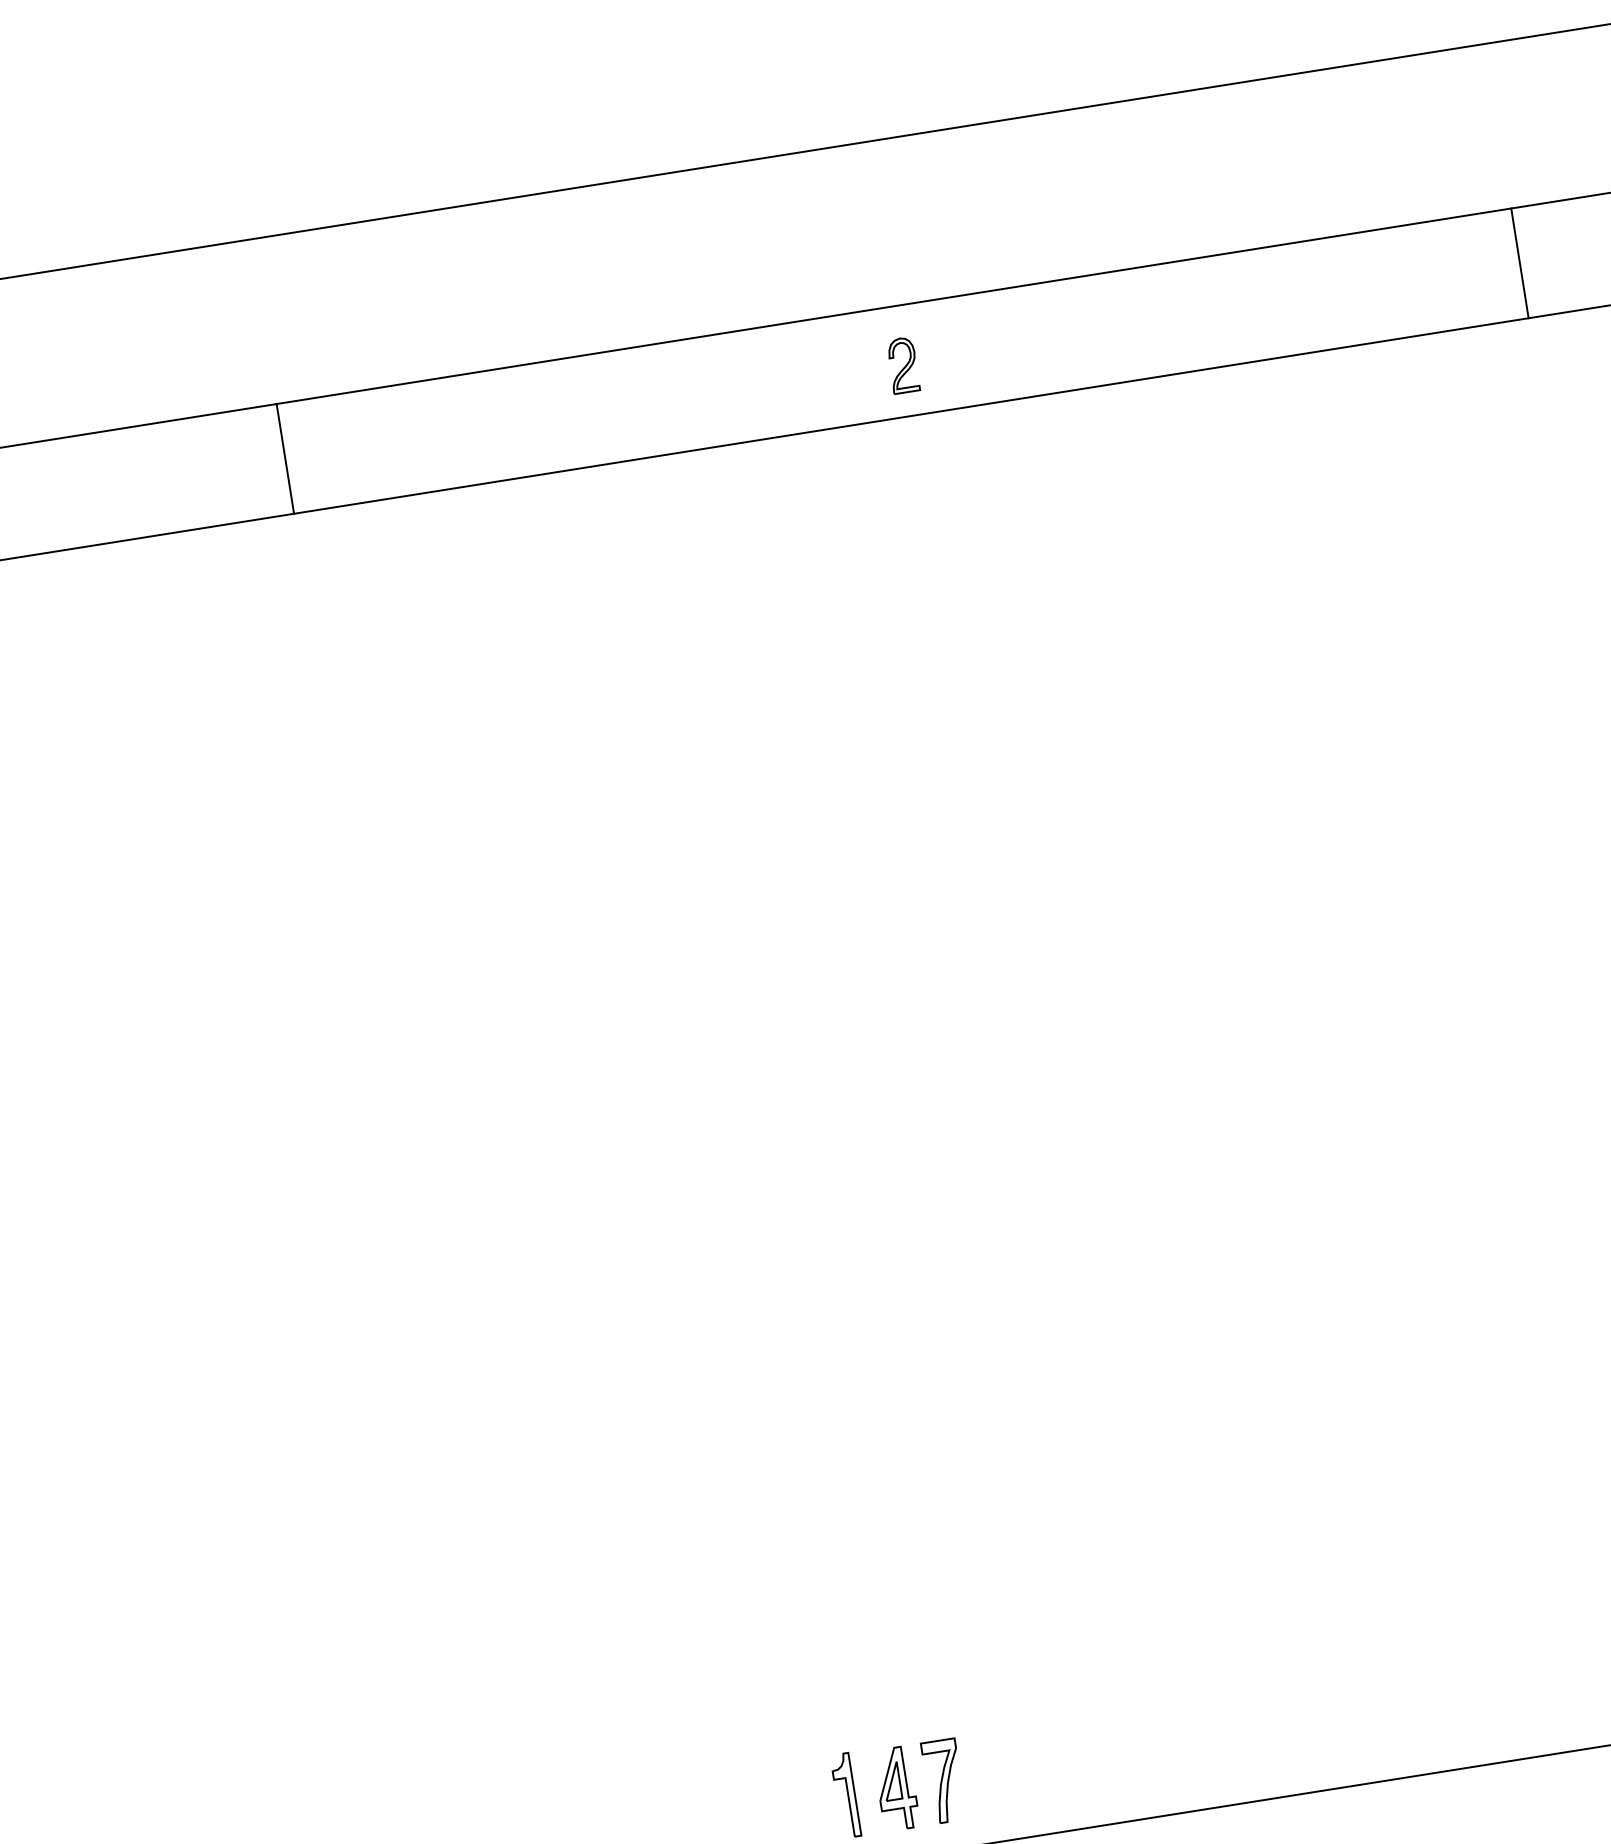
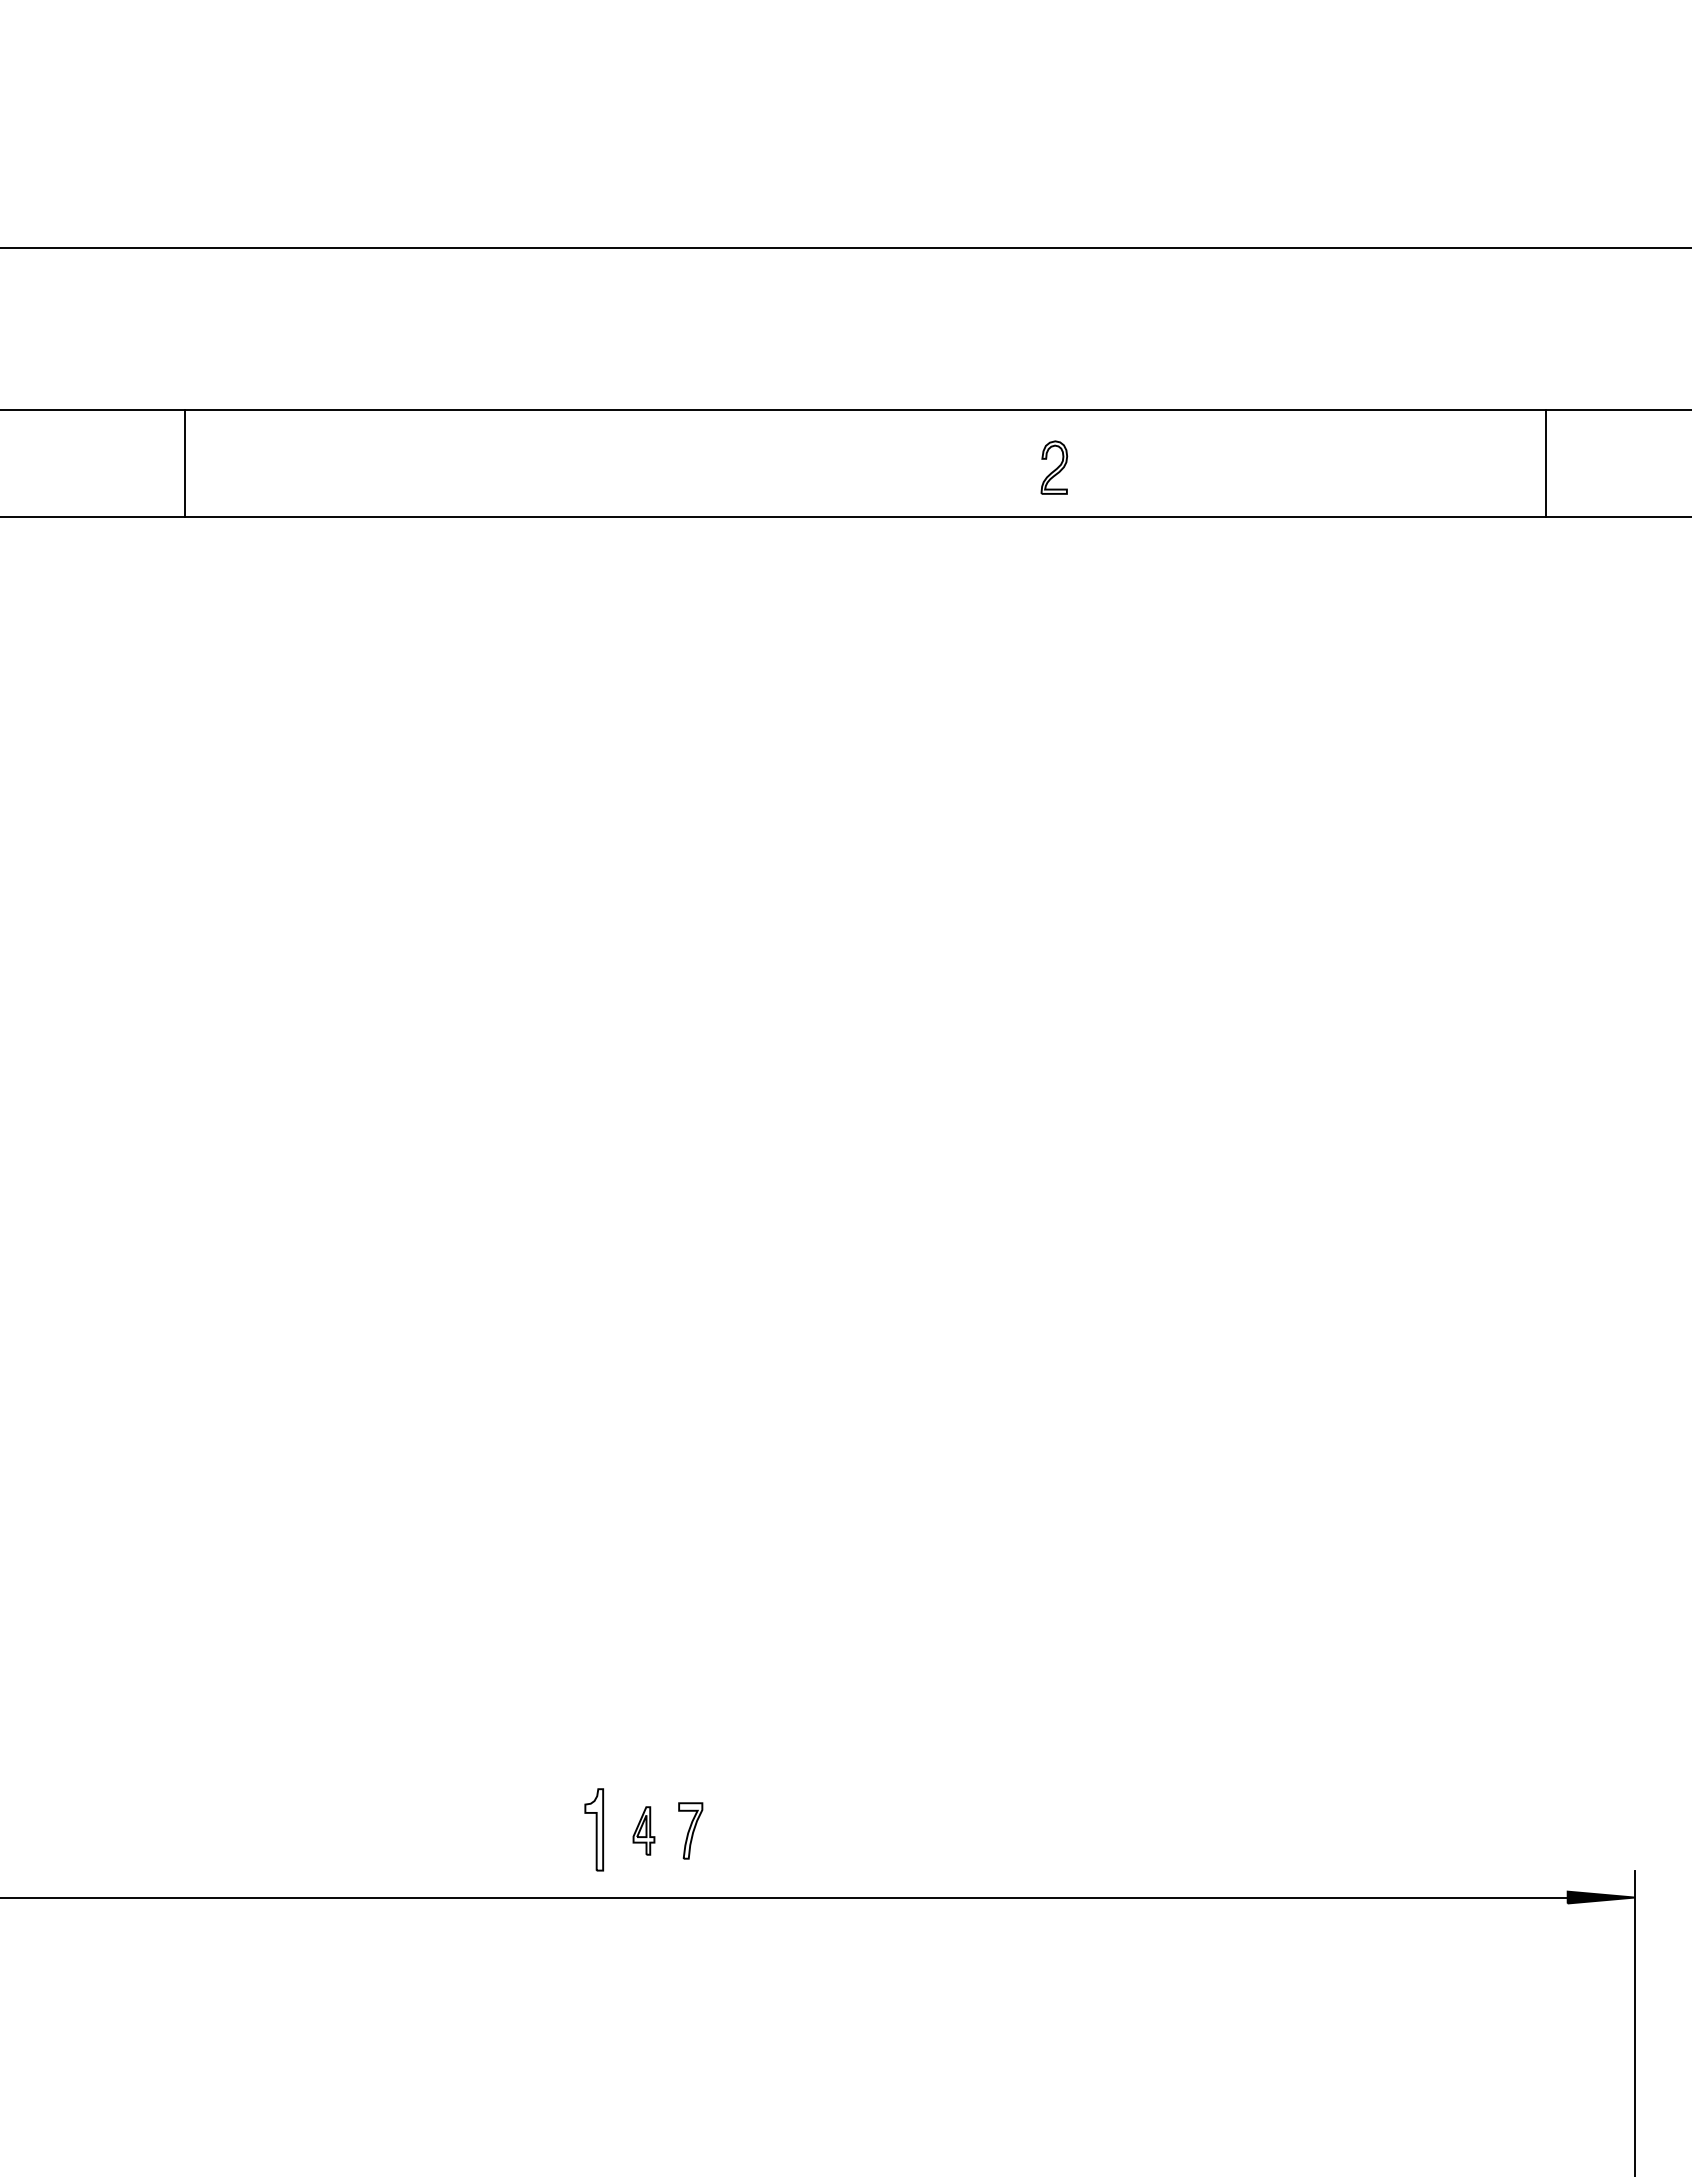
line: (1520, 263) -> (1546, 463), moved
part: (903, 365) -> (1054, 467), moved
line: (284, 459) -> (184, 463), moved
part: (943, 1780) -> (690, 1830), size x0.7
part: (896, 1788) -> (643, 1830), size x0.6

